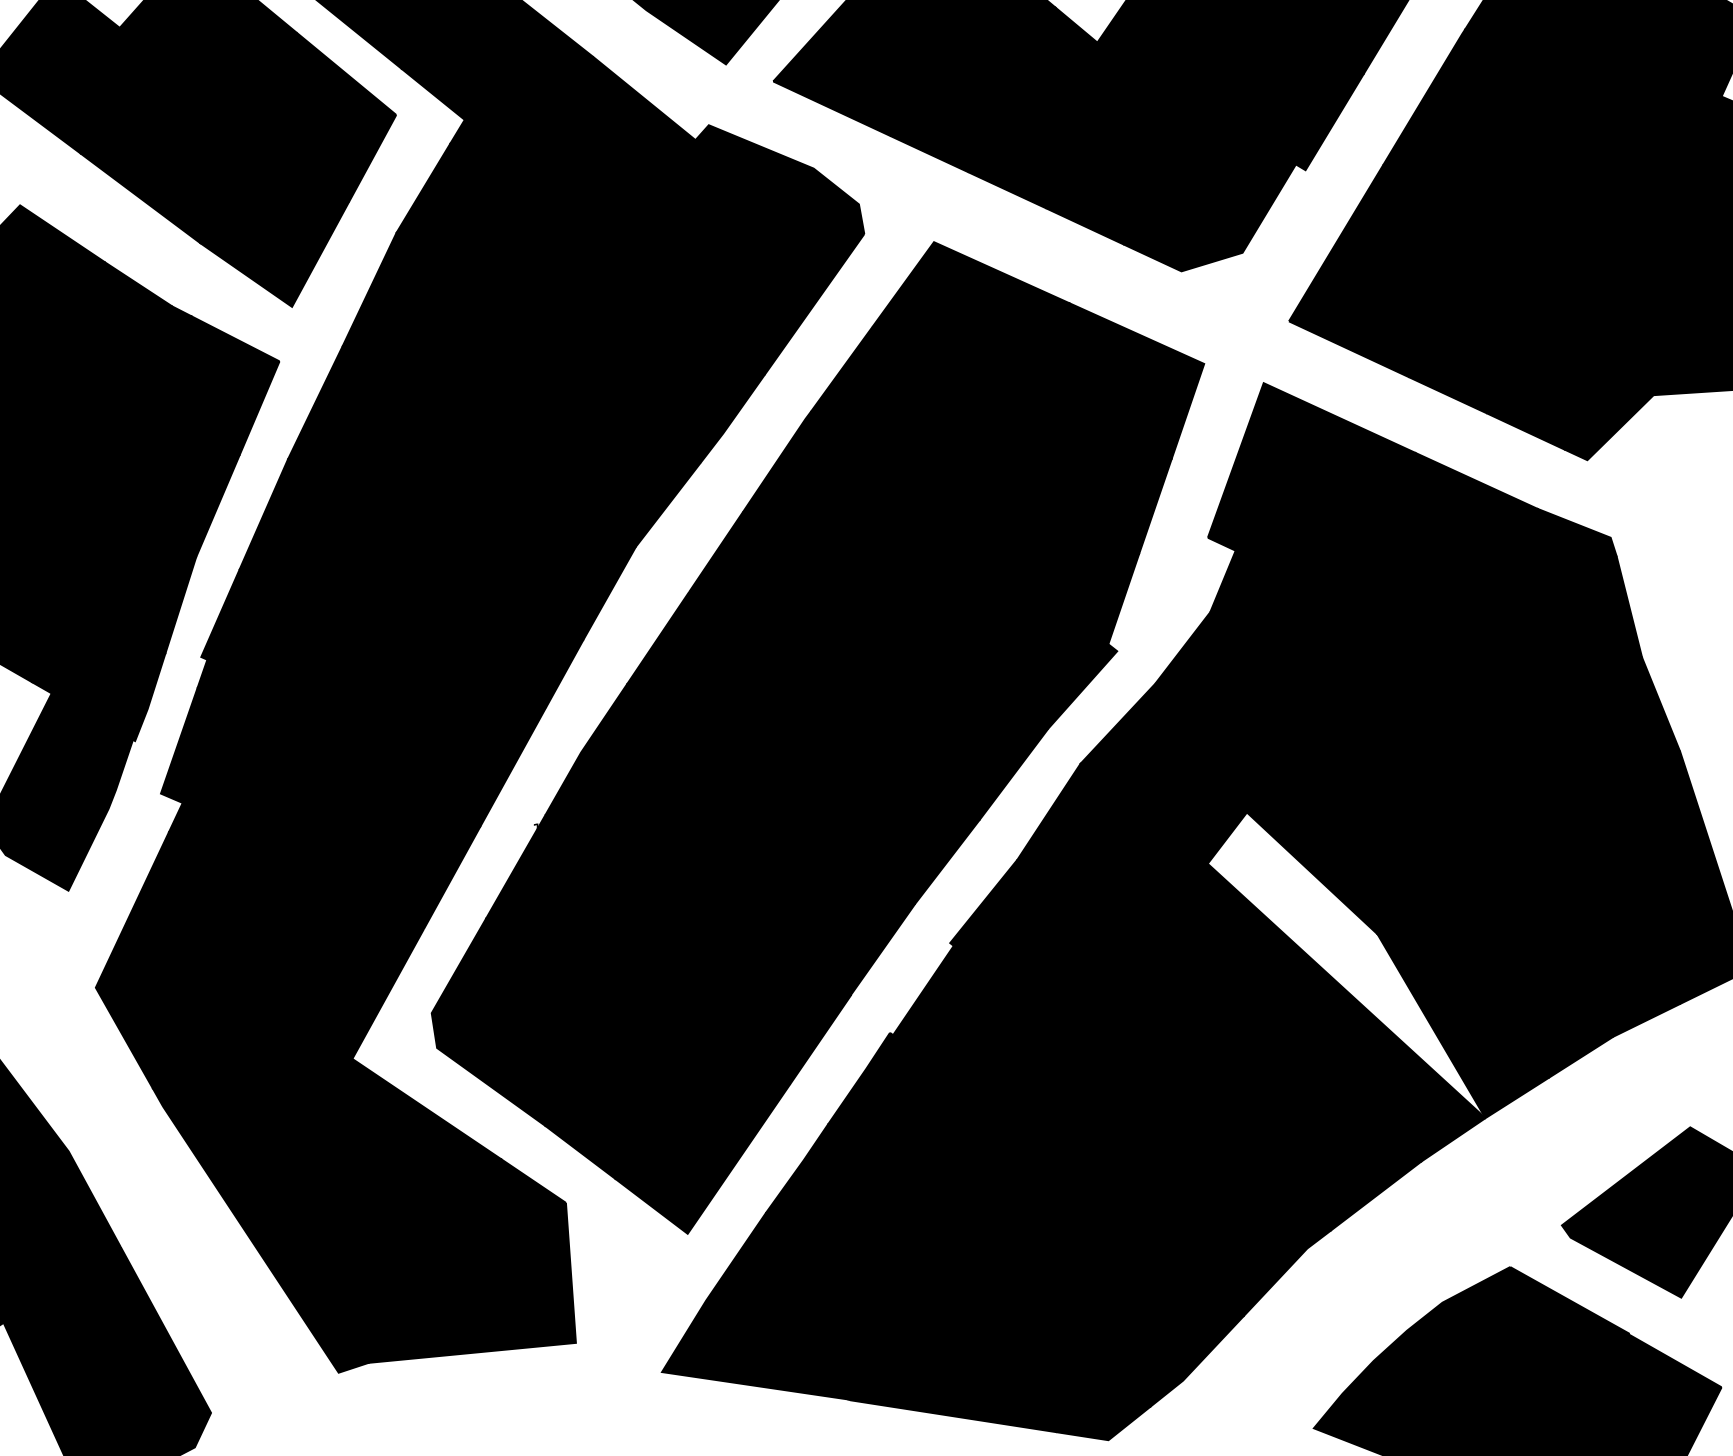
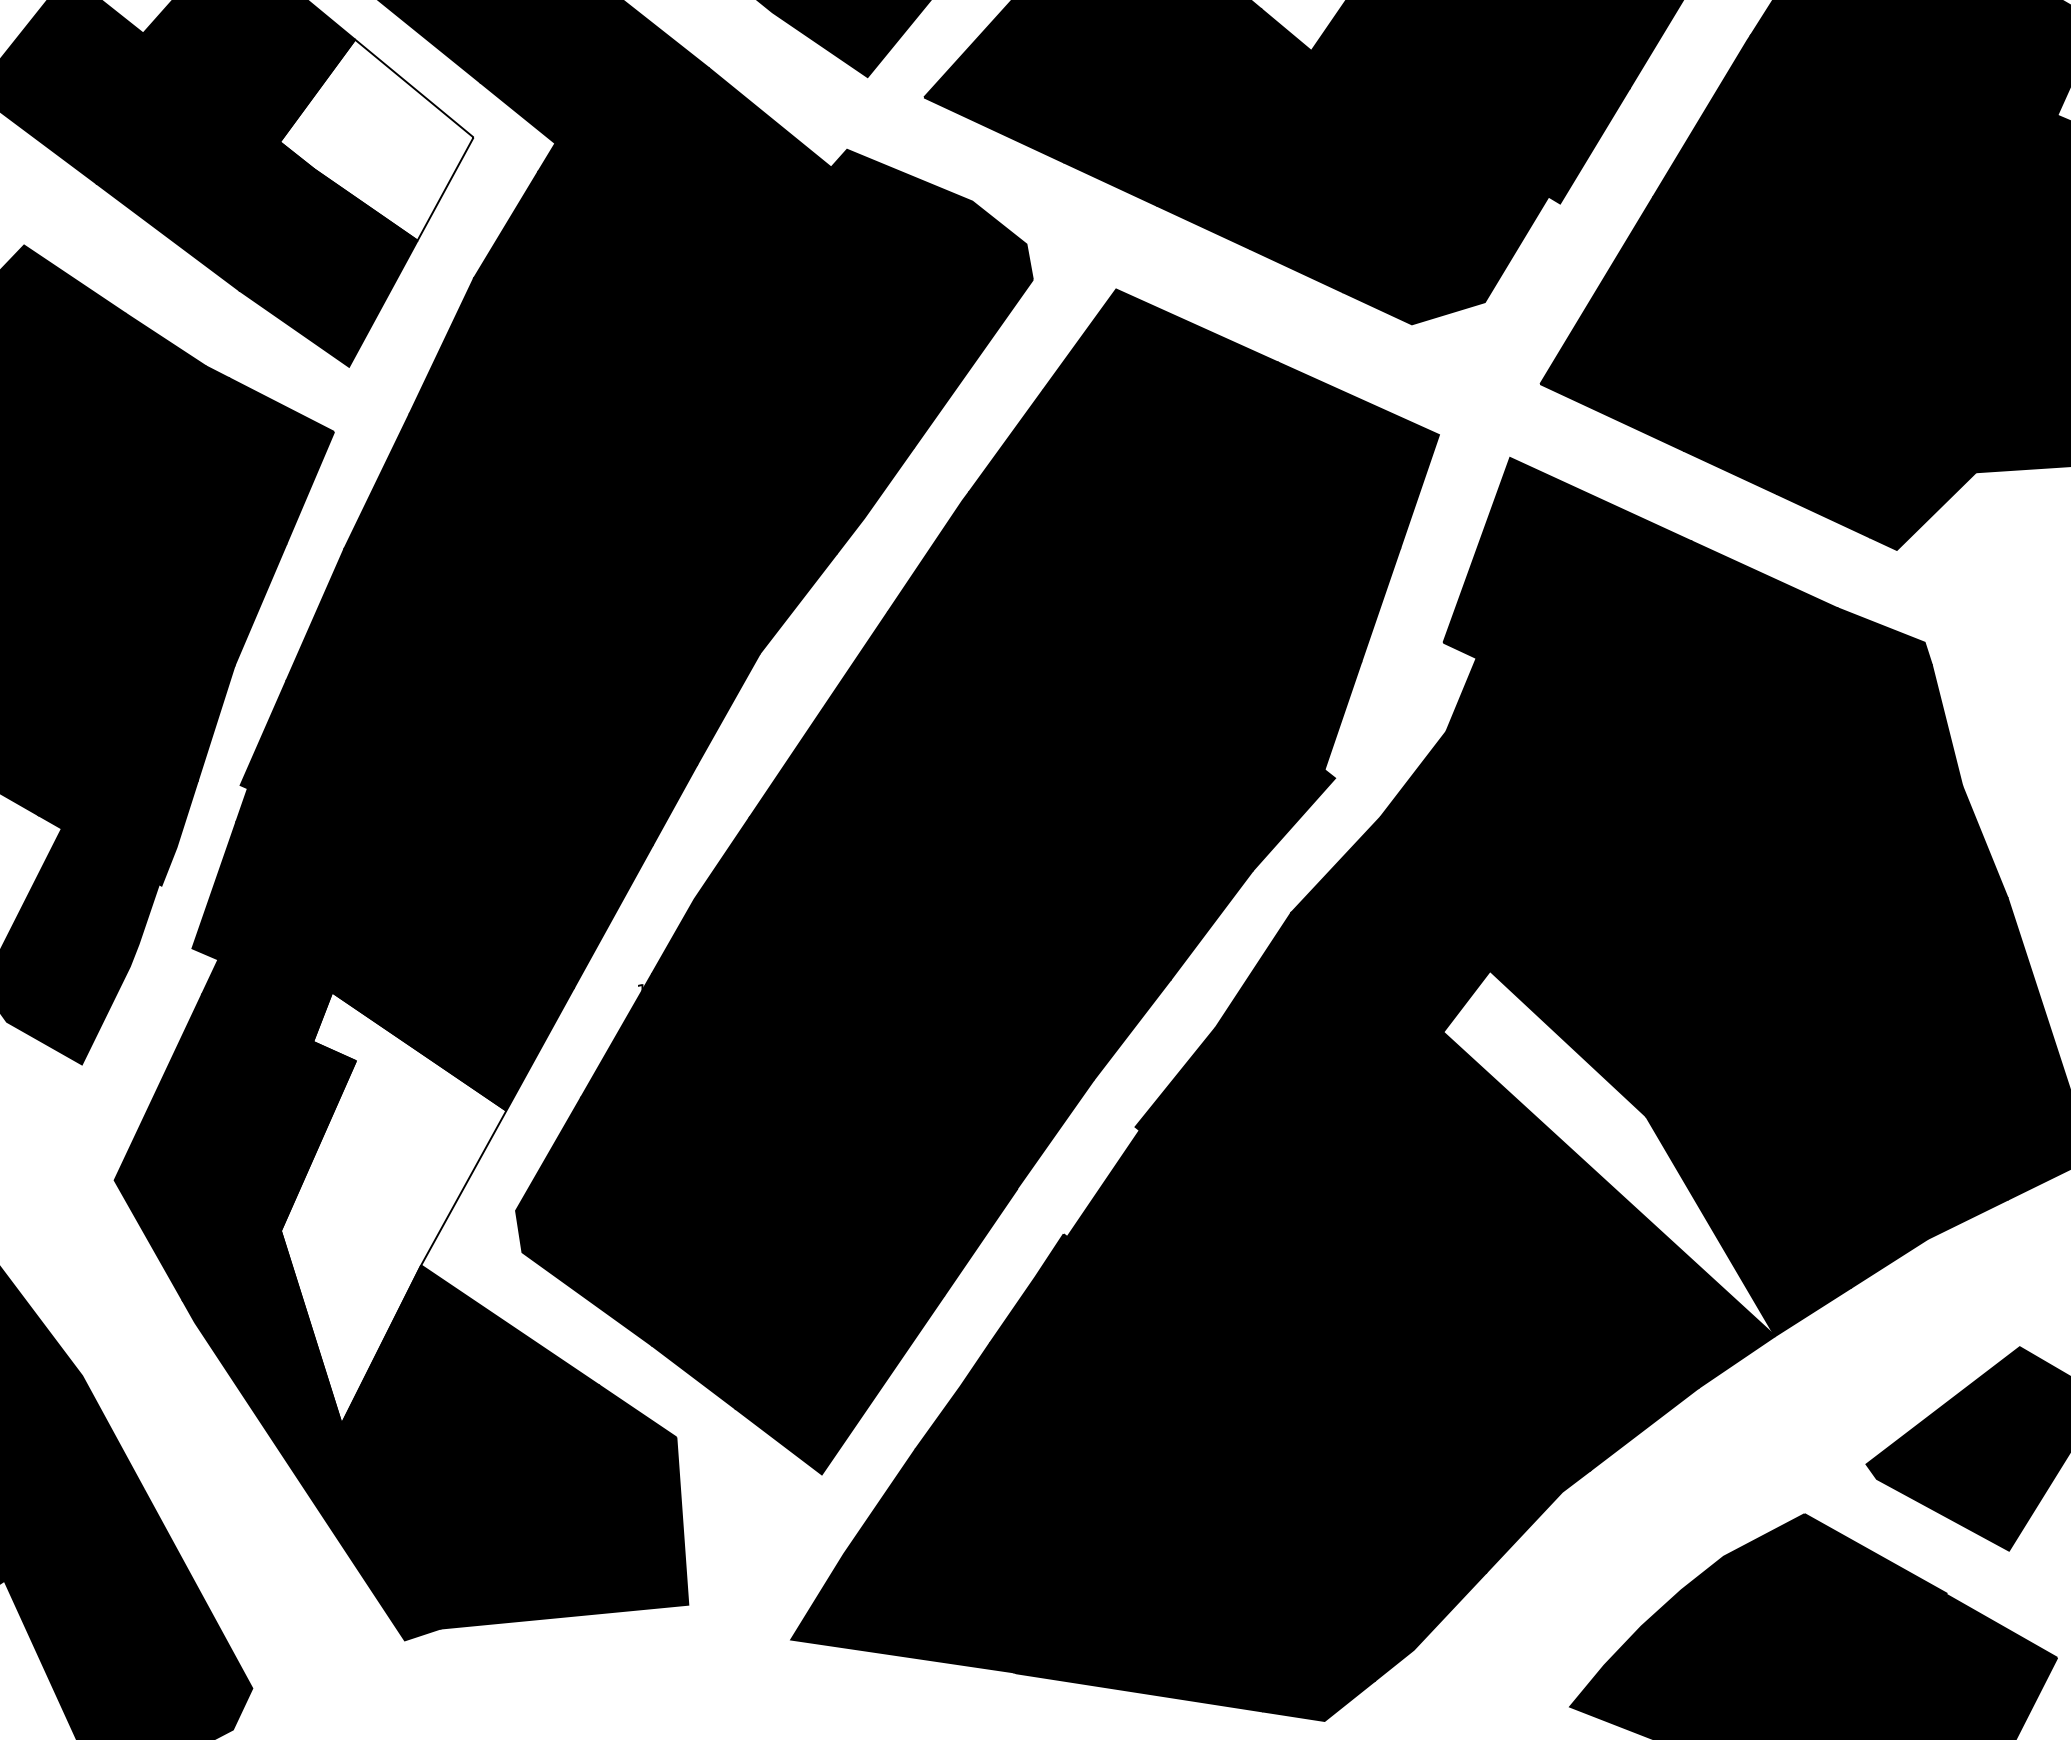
fill: (315, 117) -> (377, 140), removed
fill: (328, 1010) -> (392, 1207), removed

